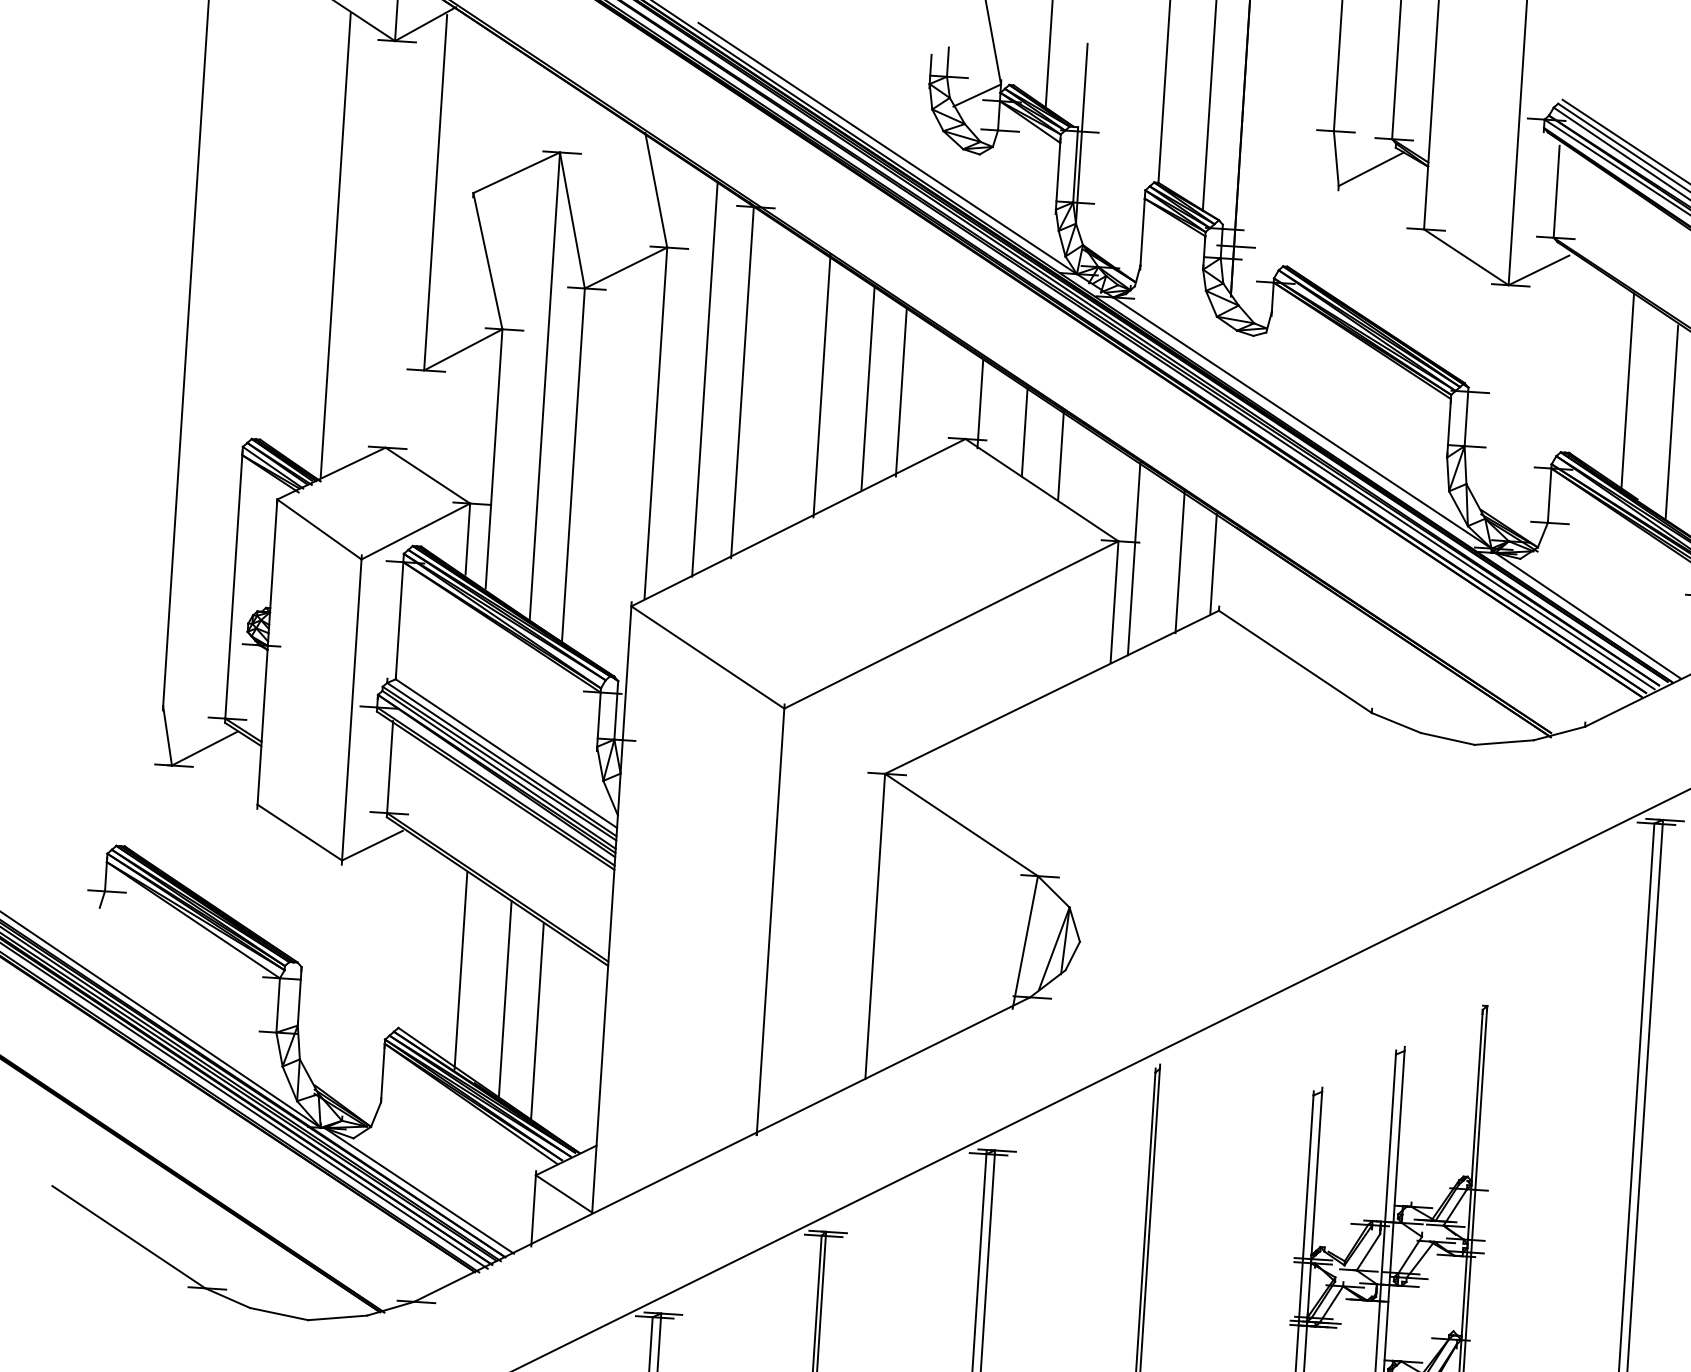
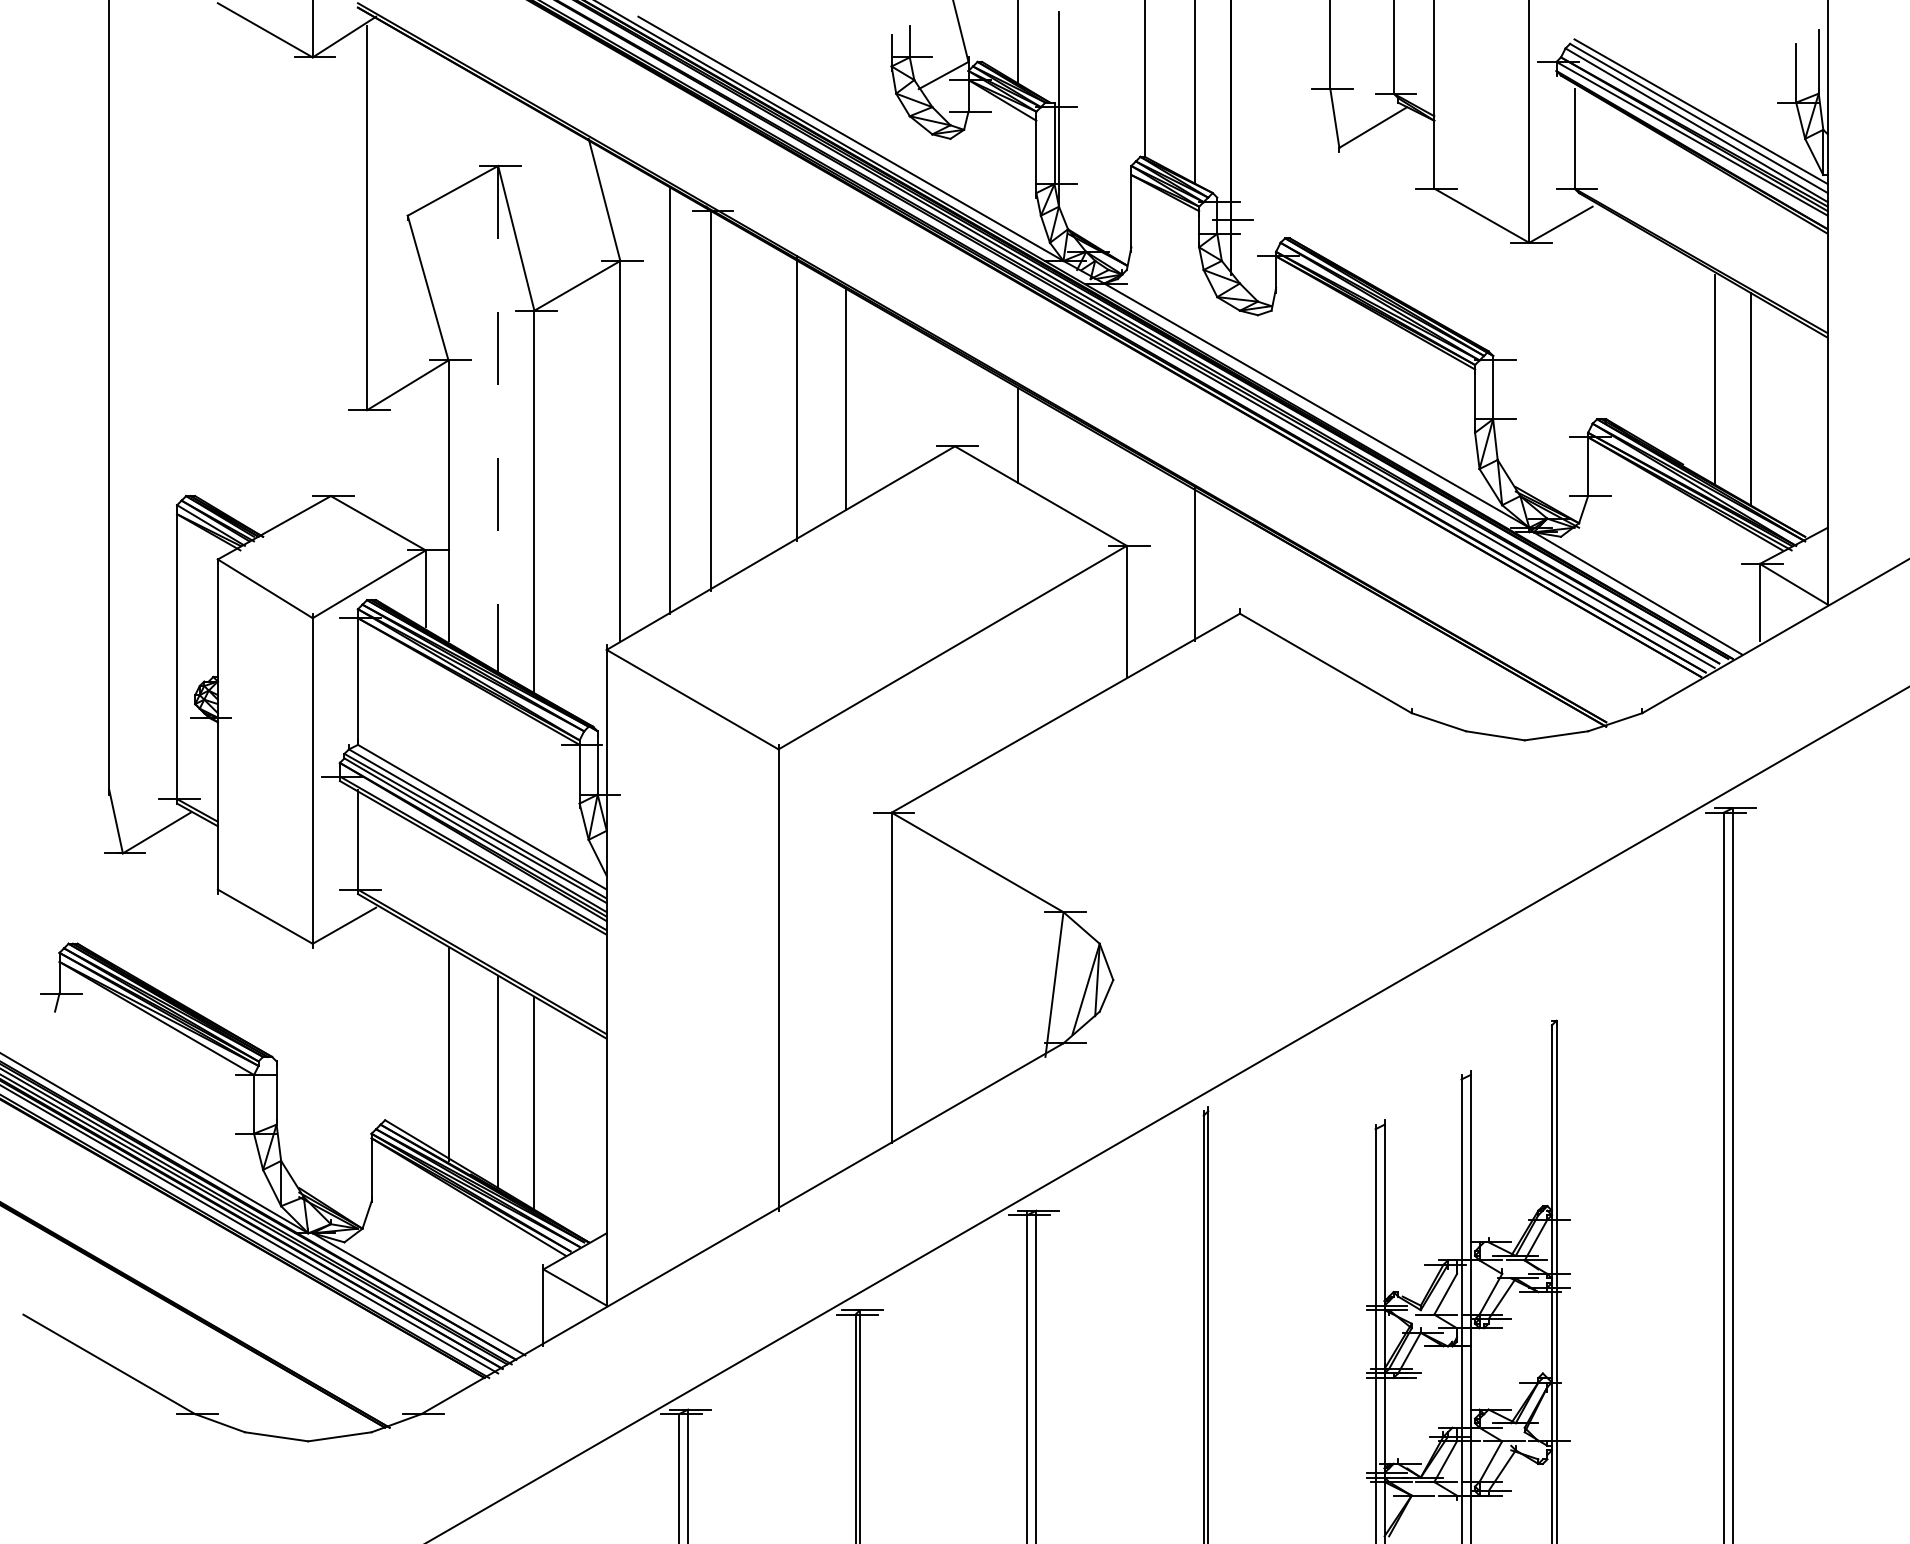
line: (336, 245) -> (263, 281), removed
line: (545, 386) -> (498, 419), solid -> dashed
line: (1627, 390) -> (1664, 348), removed
line: (901, 392) -> (882, 400), removed
line: (980, 403) -> (968, 407), removed
line: (1060, 455) -> (1058, 457), removed
line: (1133, 558) -> (1144, 563), removed
line: (1213, 563) -> (1230, 563), removed

